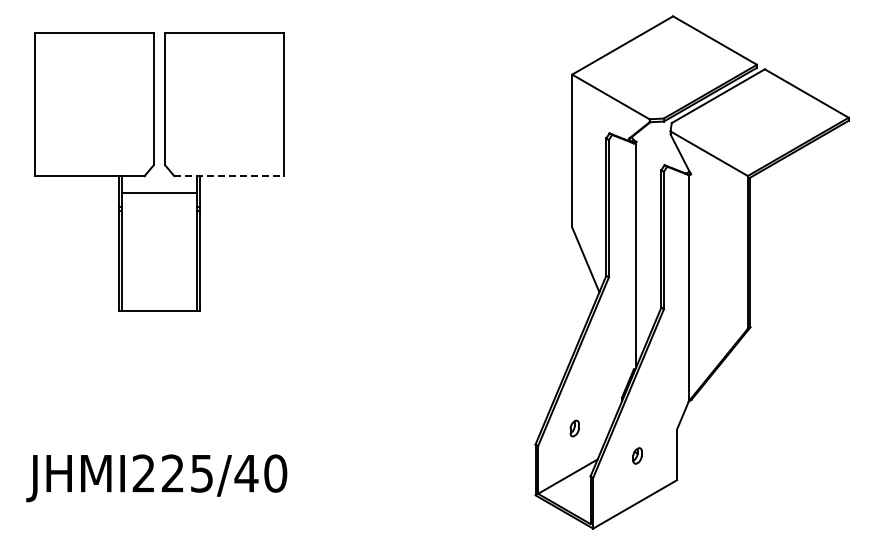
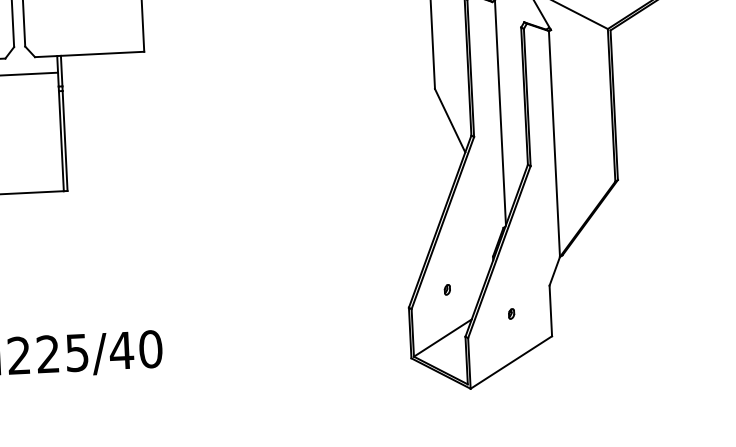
line: (228, 176) -> (89, 54), dashed -> solid
part: (574, 428) -> (447, 289), size x0.62
part: (637, 455) -> (511, 313), size x0.62

